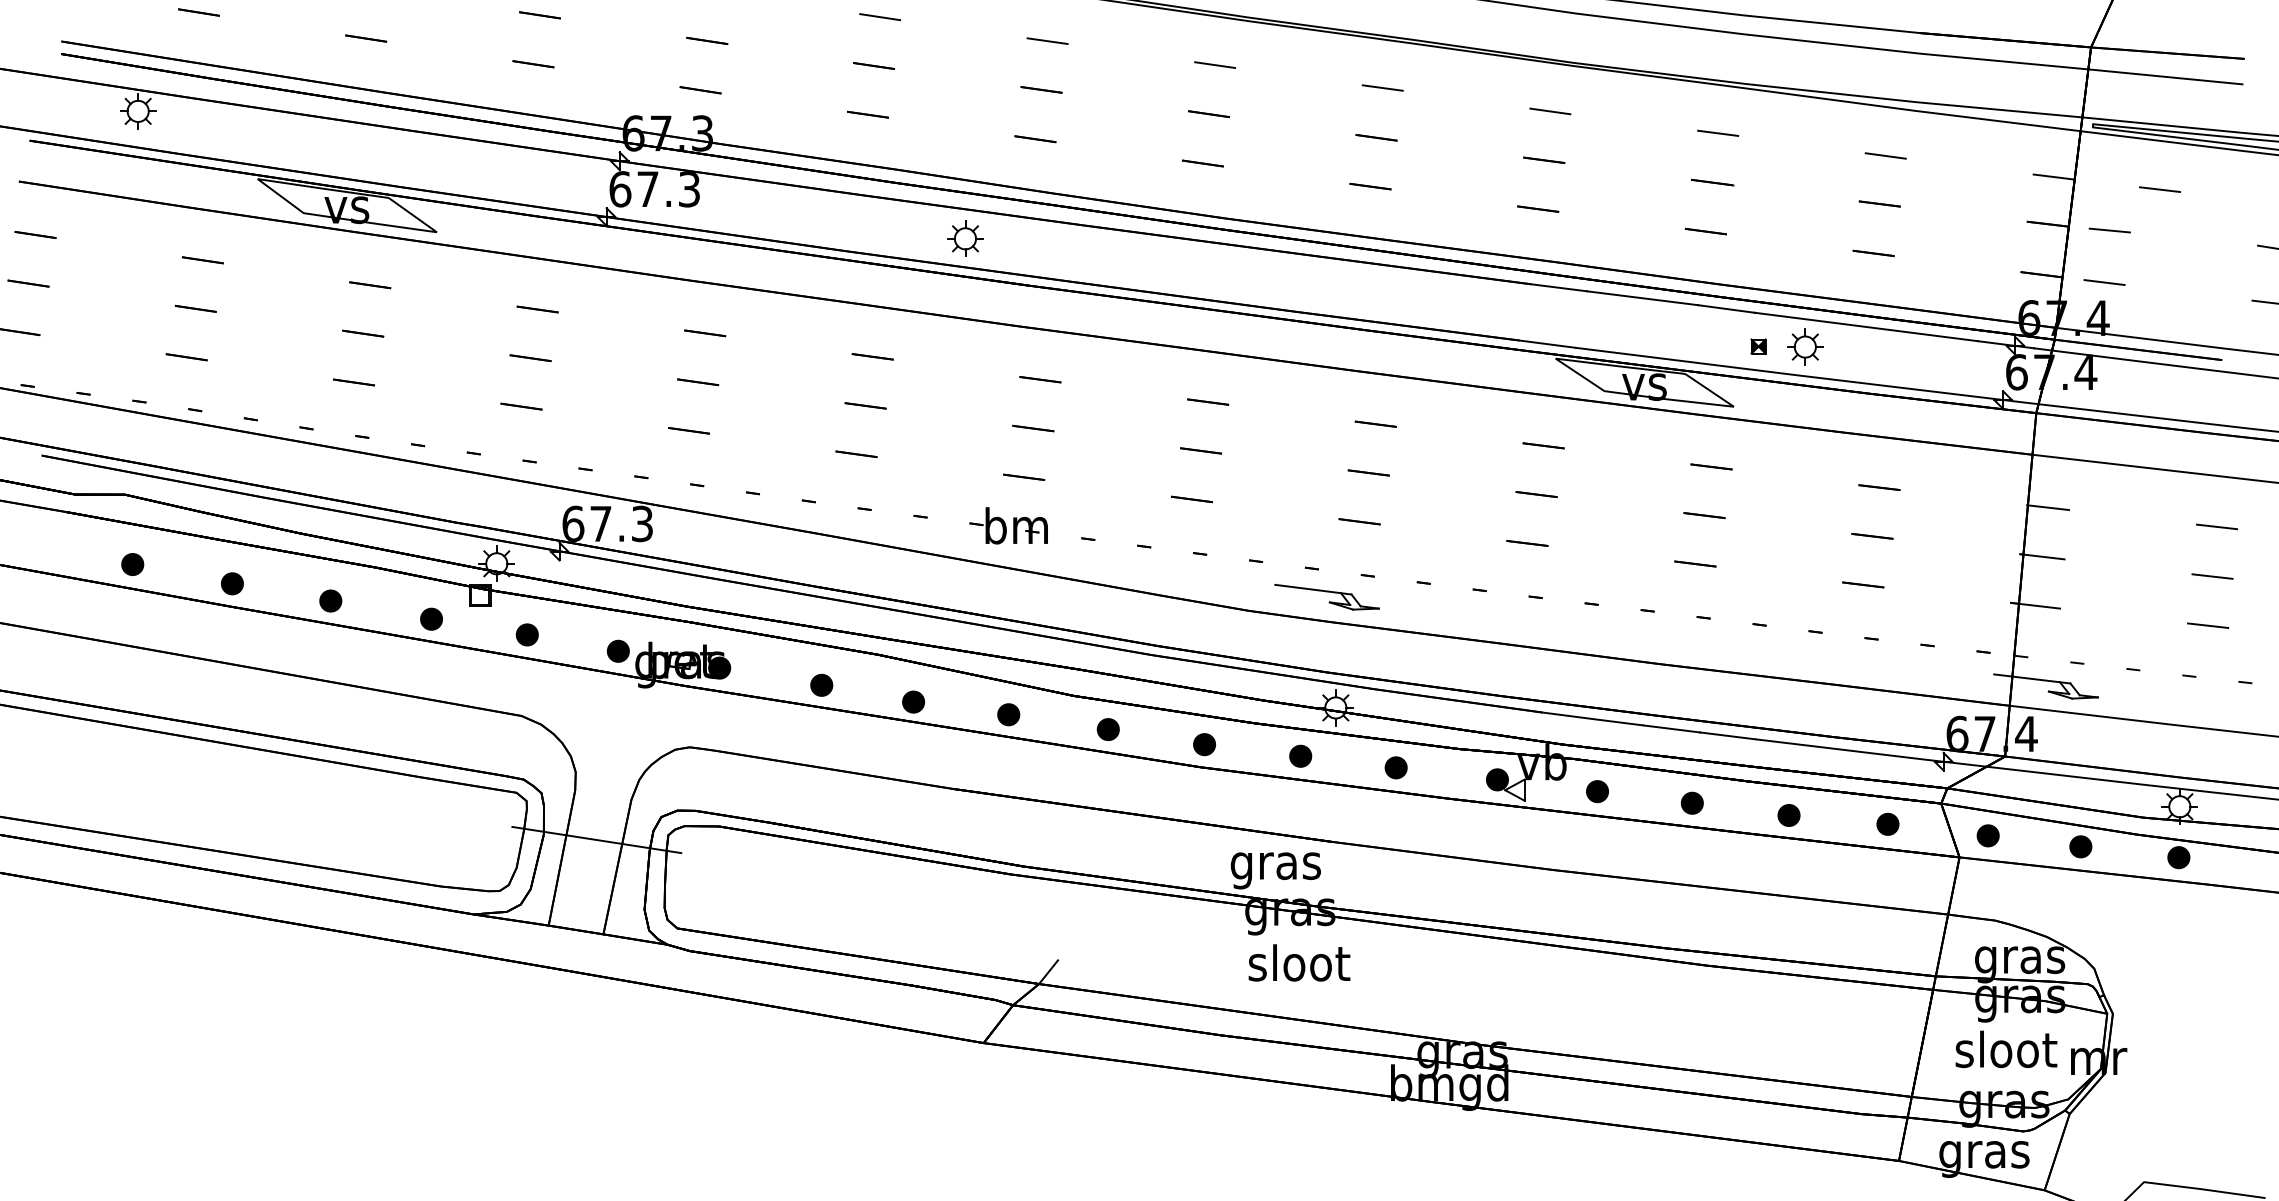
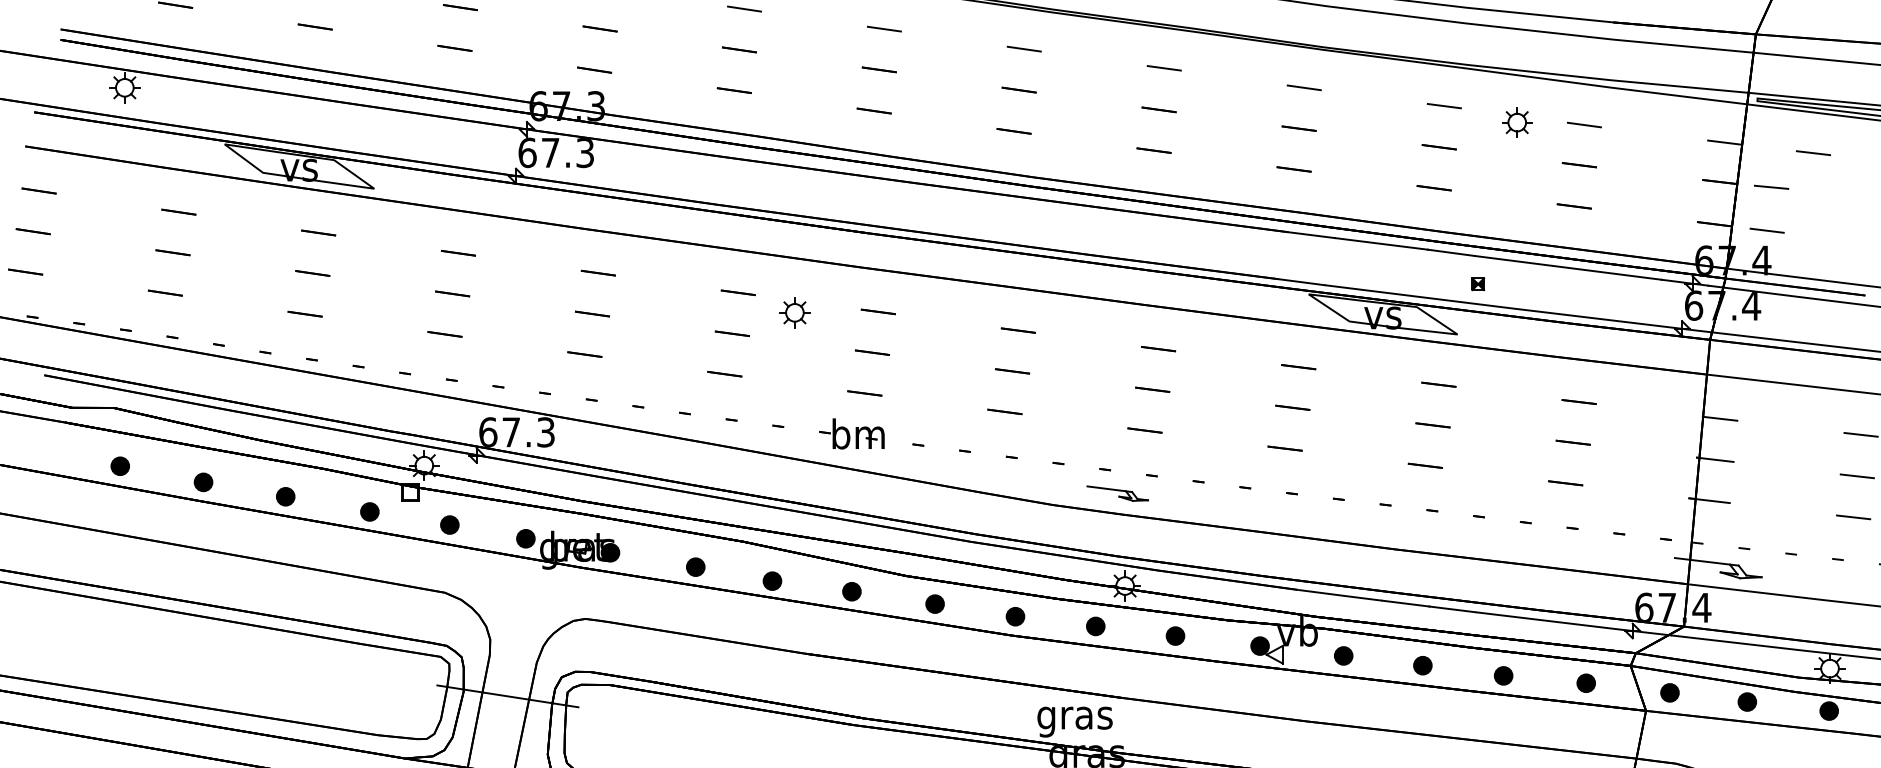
part: (965, 238) -> (794, 312), moved
part: (1805, 346) -> (1517, 122), moved
part: (1326, 597) -> (1117, 493), size x0.7

